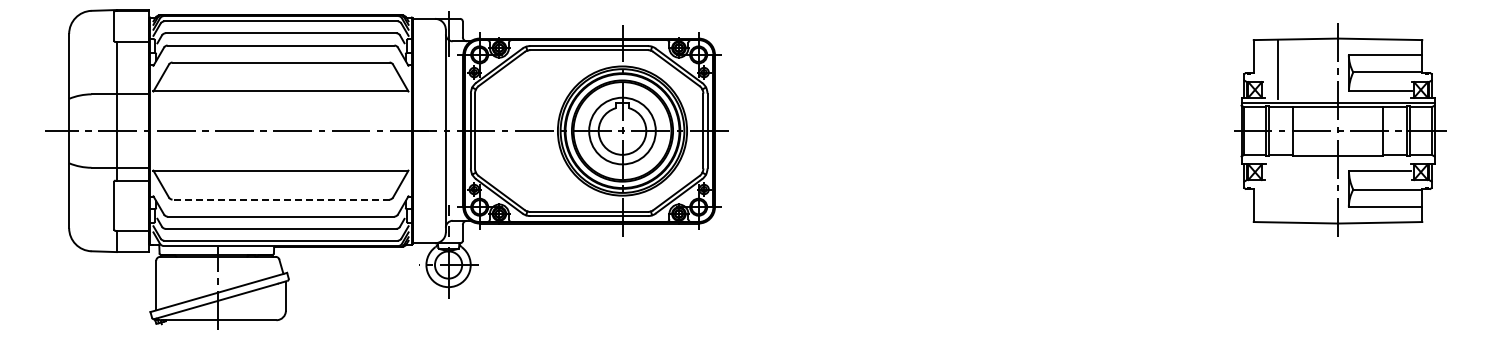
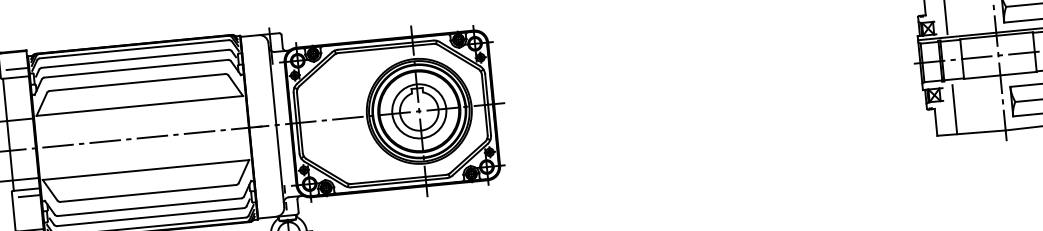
line: (135, 31) -> (17, 68), added
line: (135, 188) -> (29, 195), added
line: (1278, 191) -> (954, 109), added
line: (281, 199) -> (148, 193), dashed -> solid

